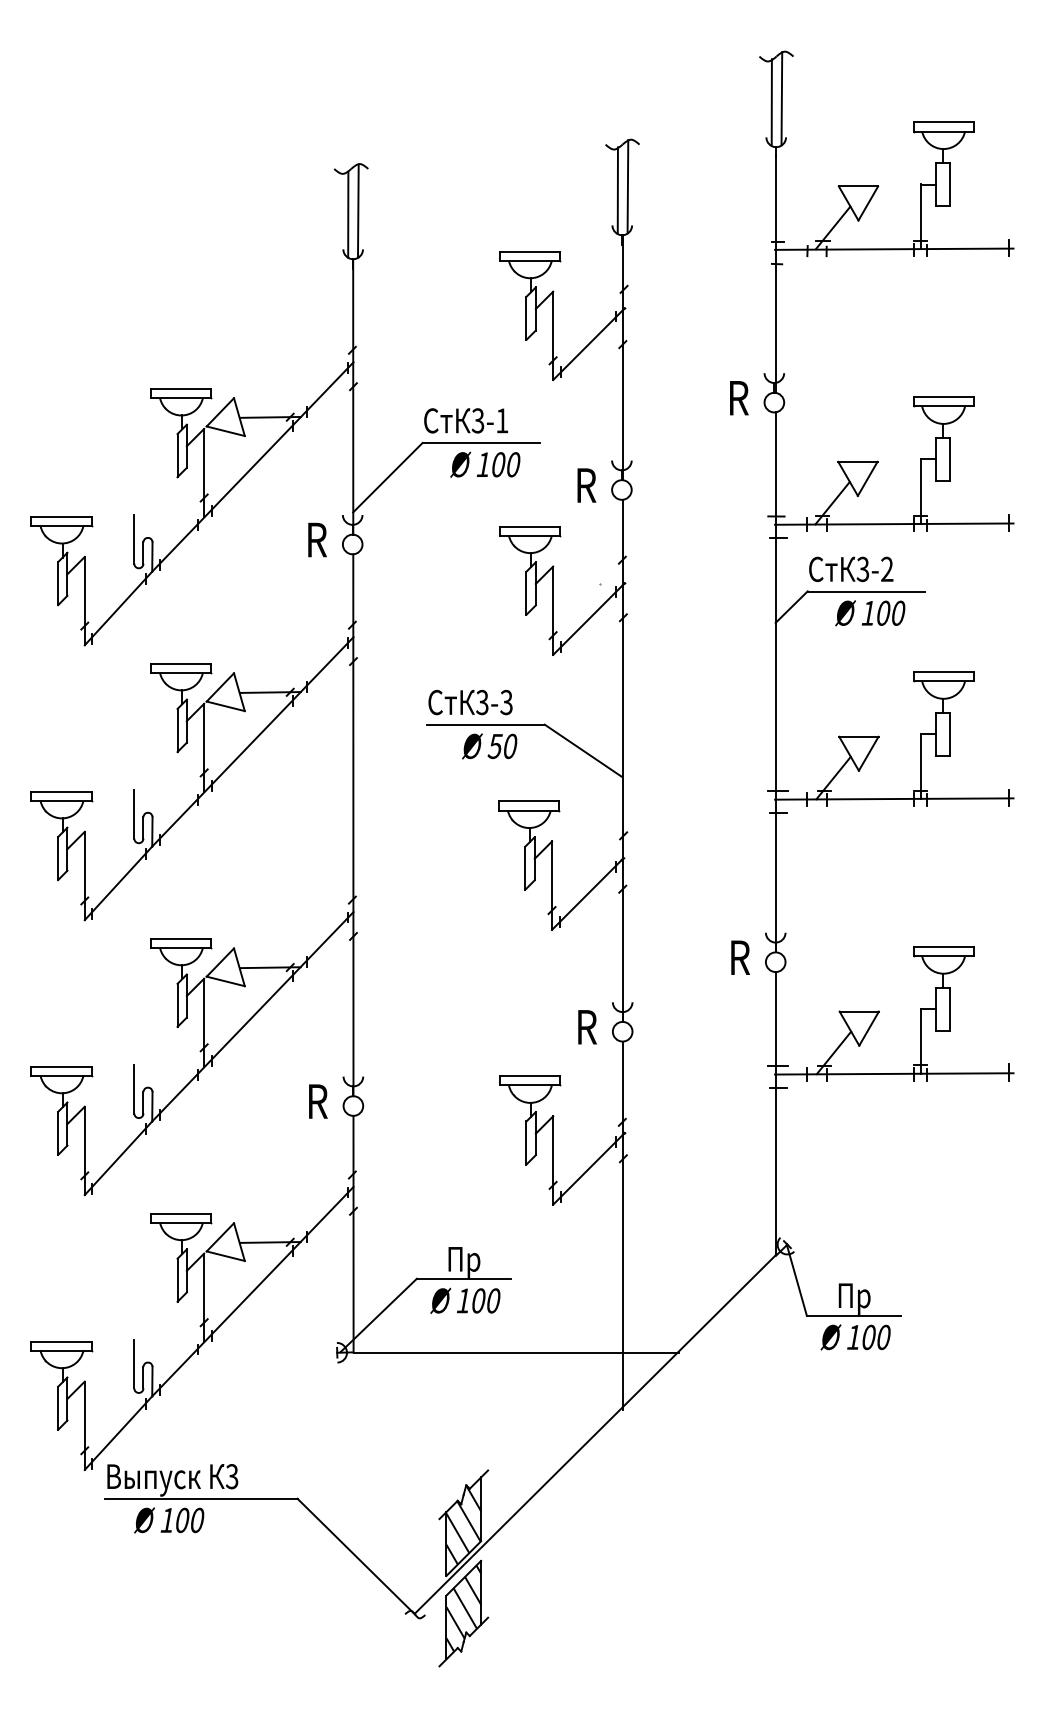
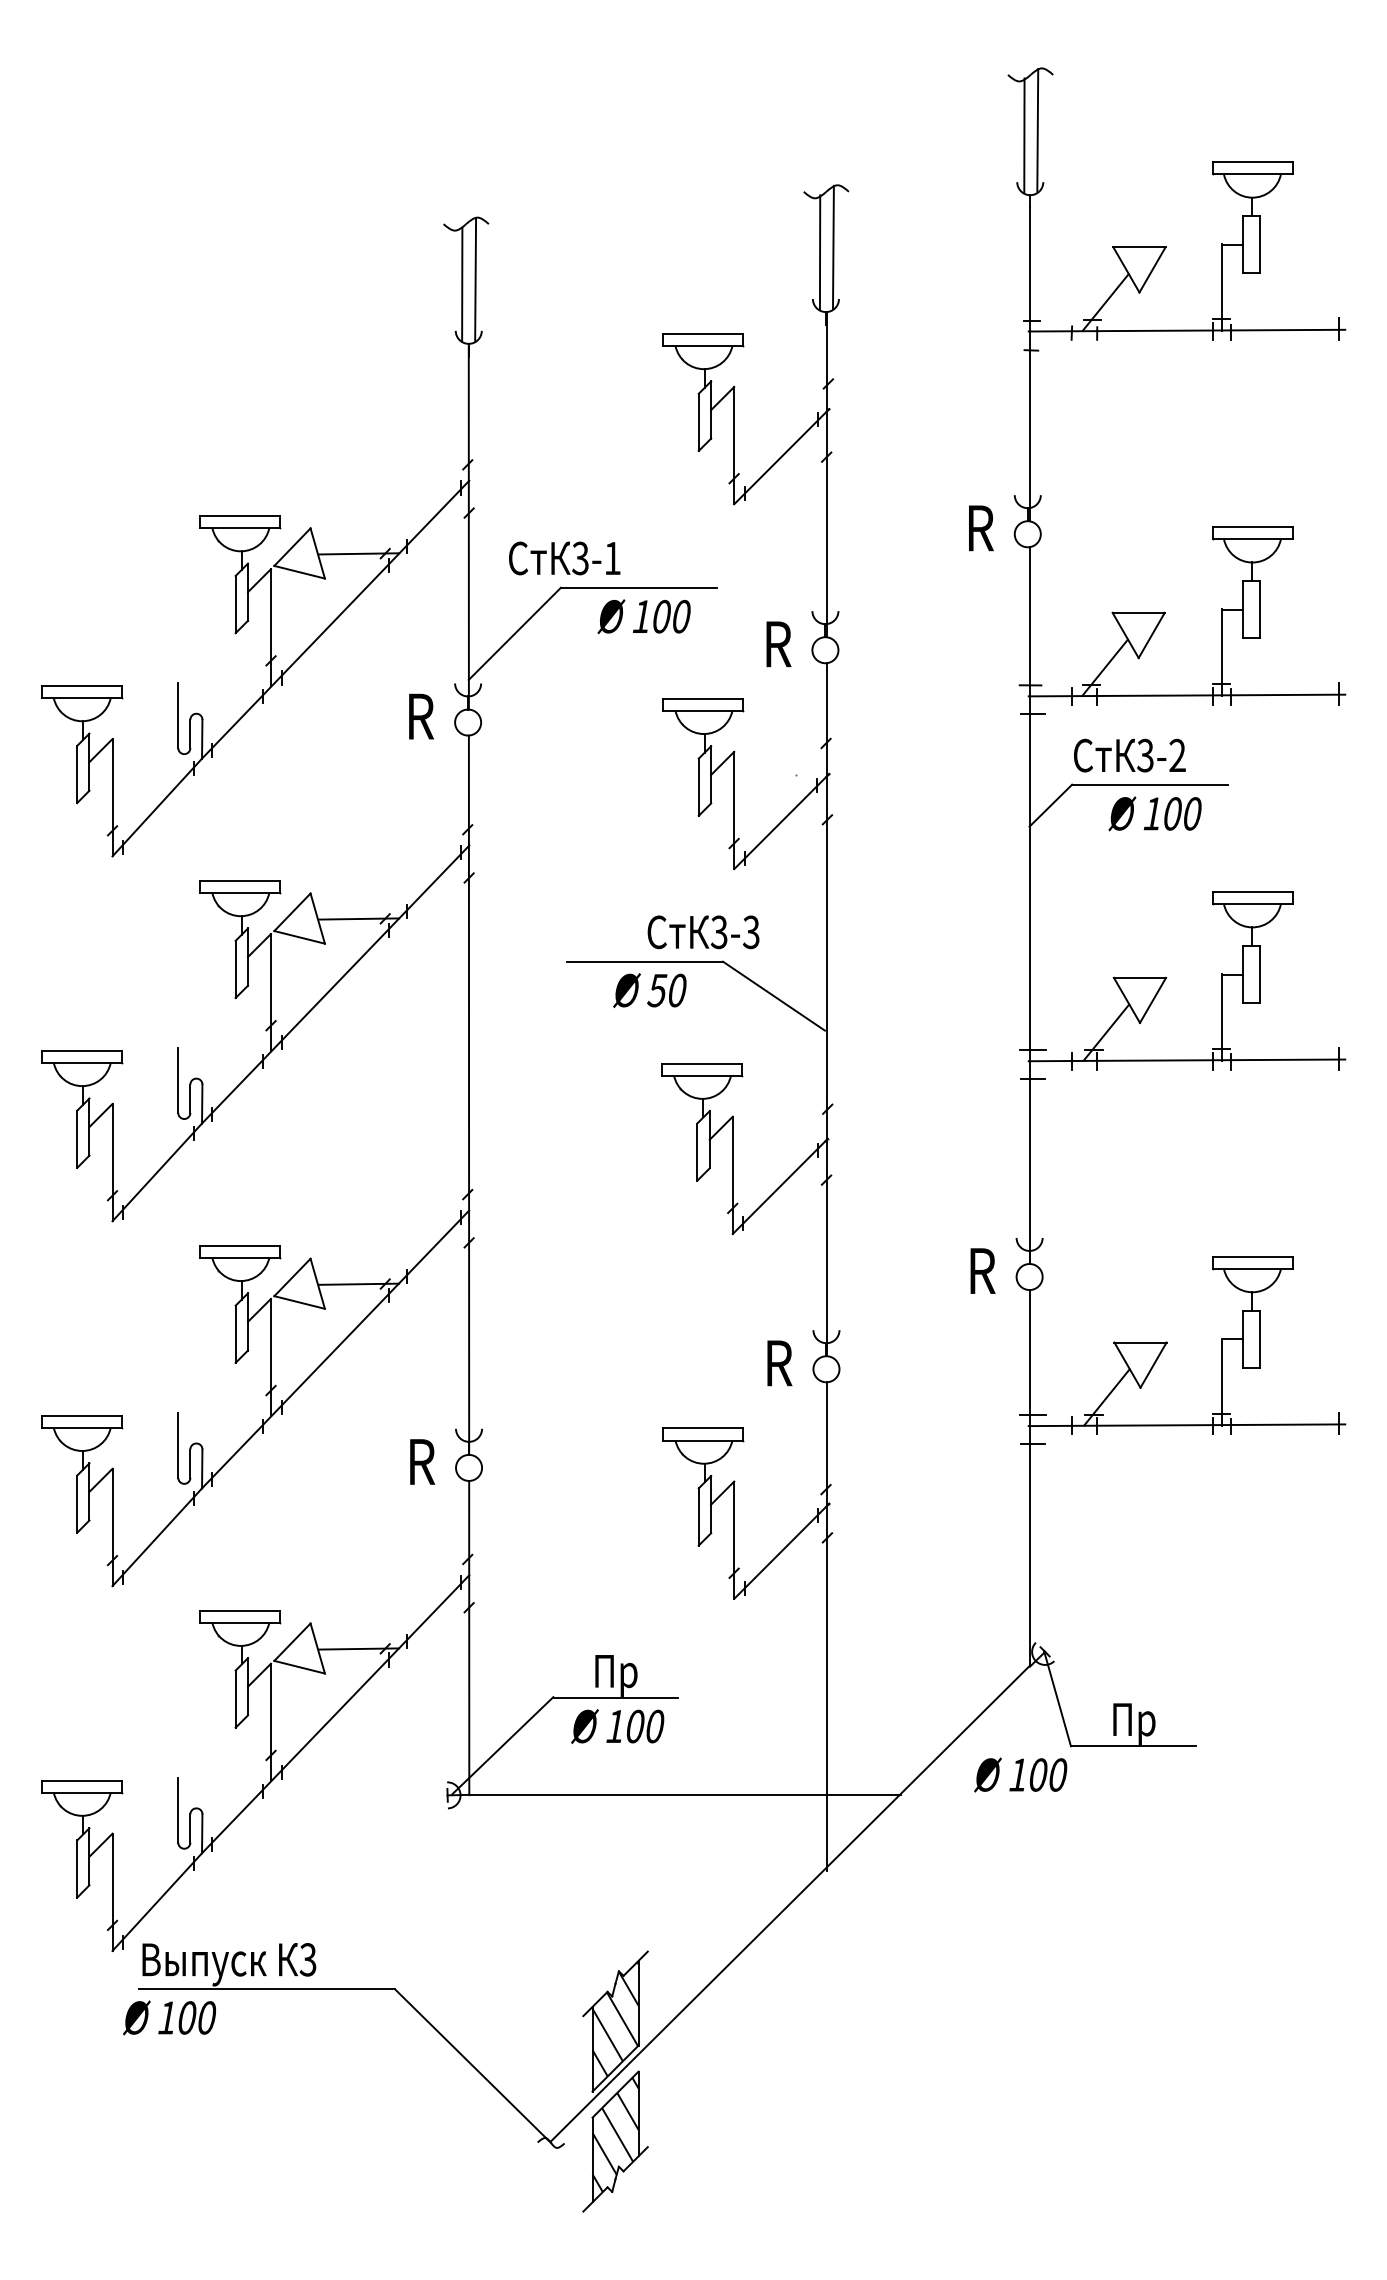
text: (465, 420) -> (564, 558), moved
text: (470, 702) -> (703, 932), moved
text: (855, 1337) -> (1020, 1774), moved
text: (169, 1520) -> (169, 2017), moved

